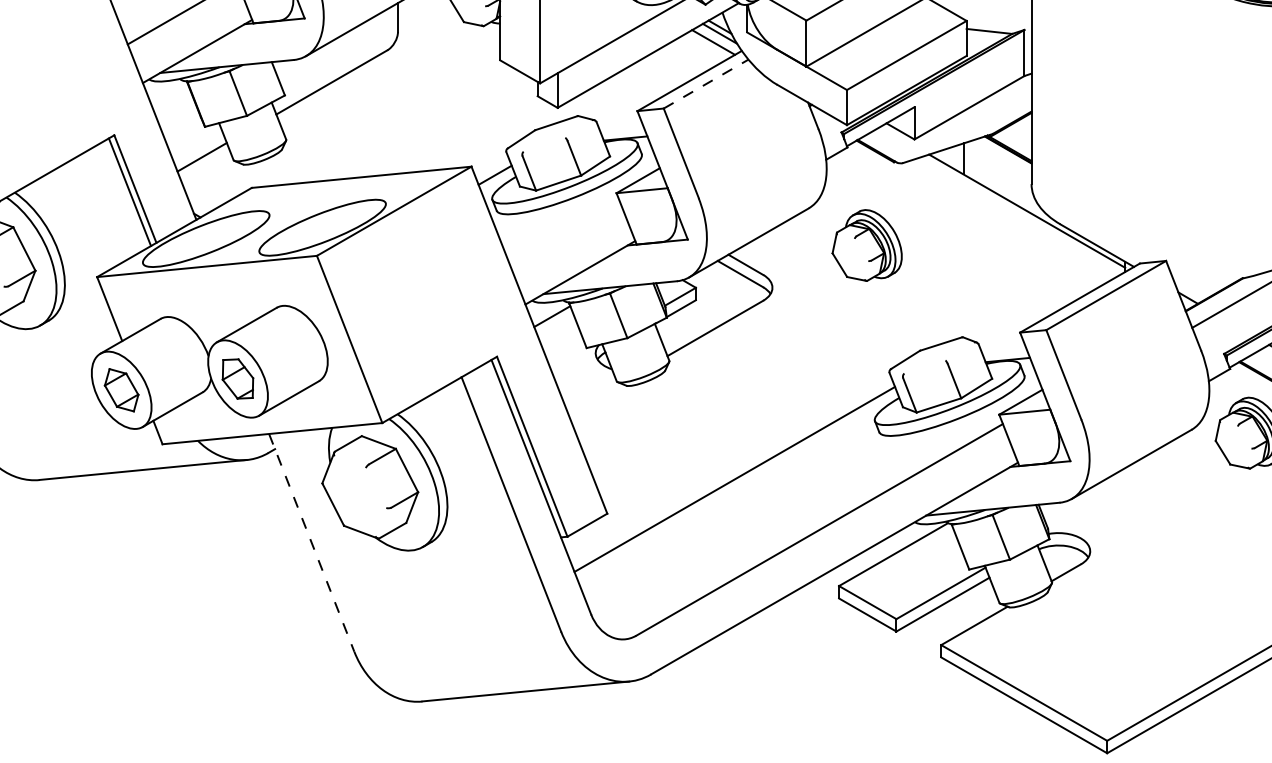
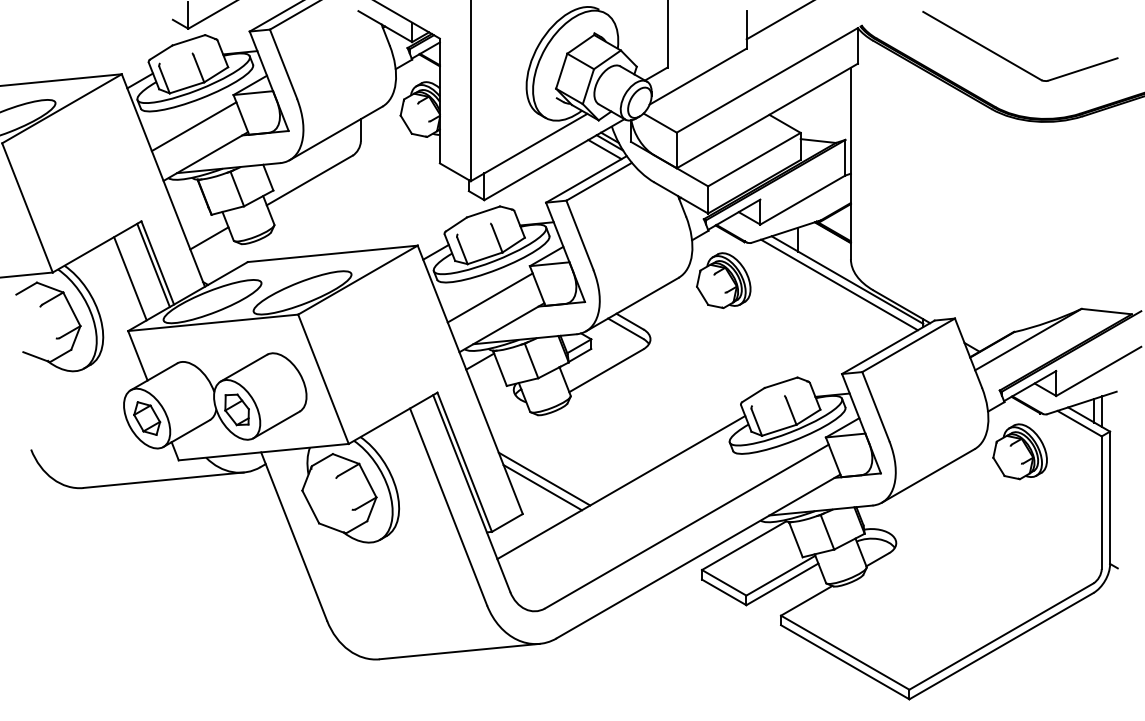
line: (706, 83) -> (599, 181), dashed -> solid
line: (100, 209) -> (130, 278), added
line: (1016, 216) -> (839, 284), added
line: (564, 233) -> (489, 297), added
part: (866, 245) -> (723, 280), moved
line: (635, 467) -> (544, 478), added
line: (632, 479) -> (542, 487), added
line: (312, 544) -> (294, 537), dashed -> solid

